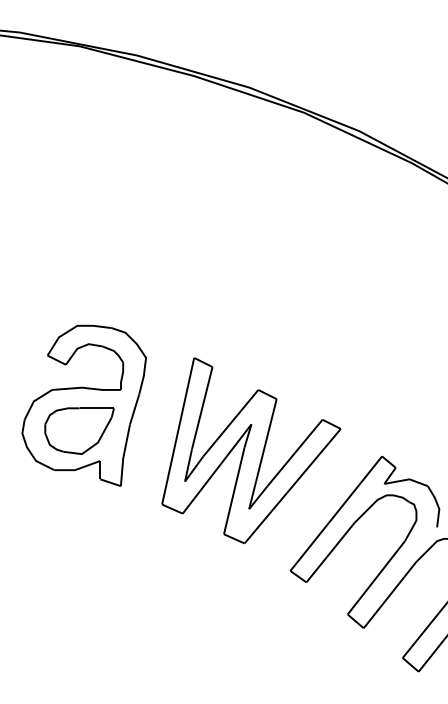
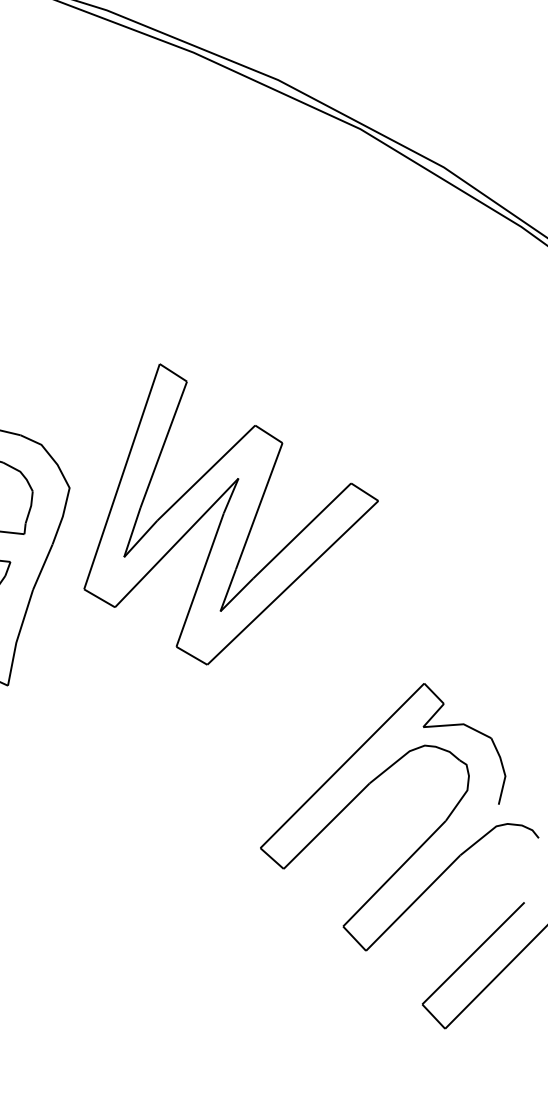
part: (251, 450) -> (234, 519), moved

